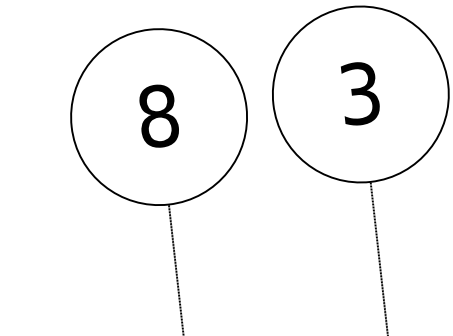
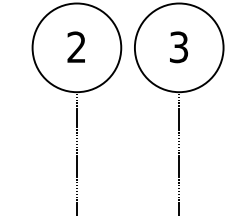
text: (158, 116) -> (76, 47), 8 -> 2

